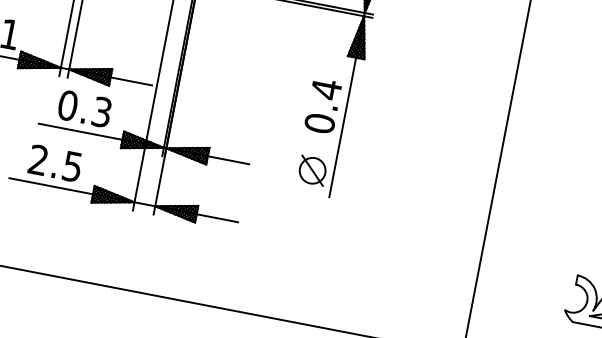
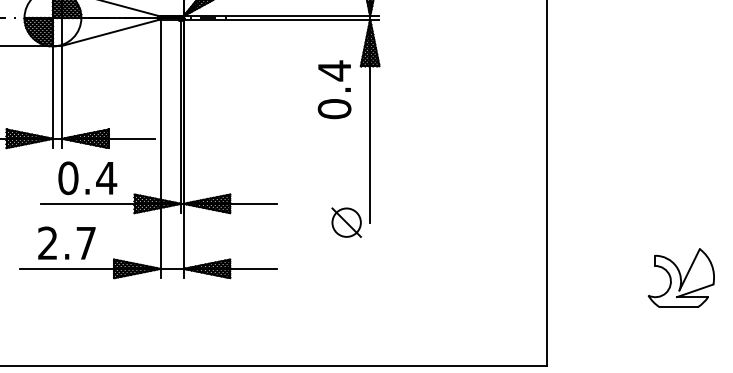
text: (323, 106) -> (334, 89), moved
text: (101, 112) -> (106, 178), 0.3 -> 0.4
text: (71, 166) -> (85, 243), 2.5 -> 2.7
part: (312, 170) -> (346, 222), moved

